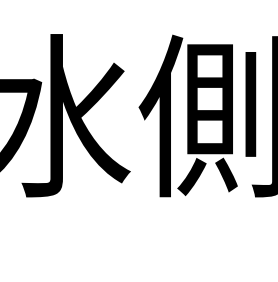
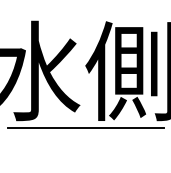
line: (139, 209) -> (85, 128), added

